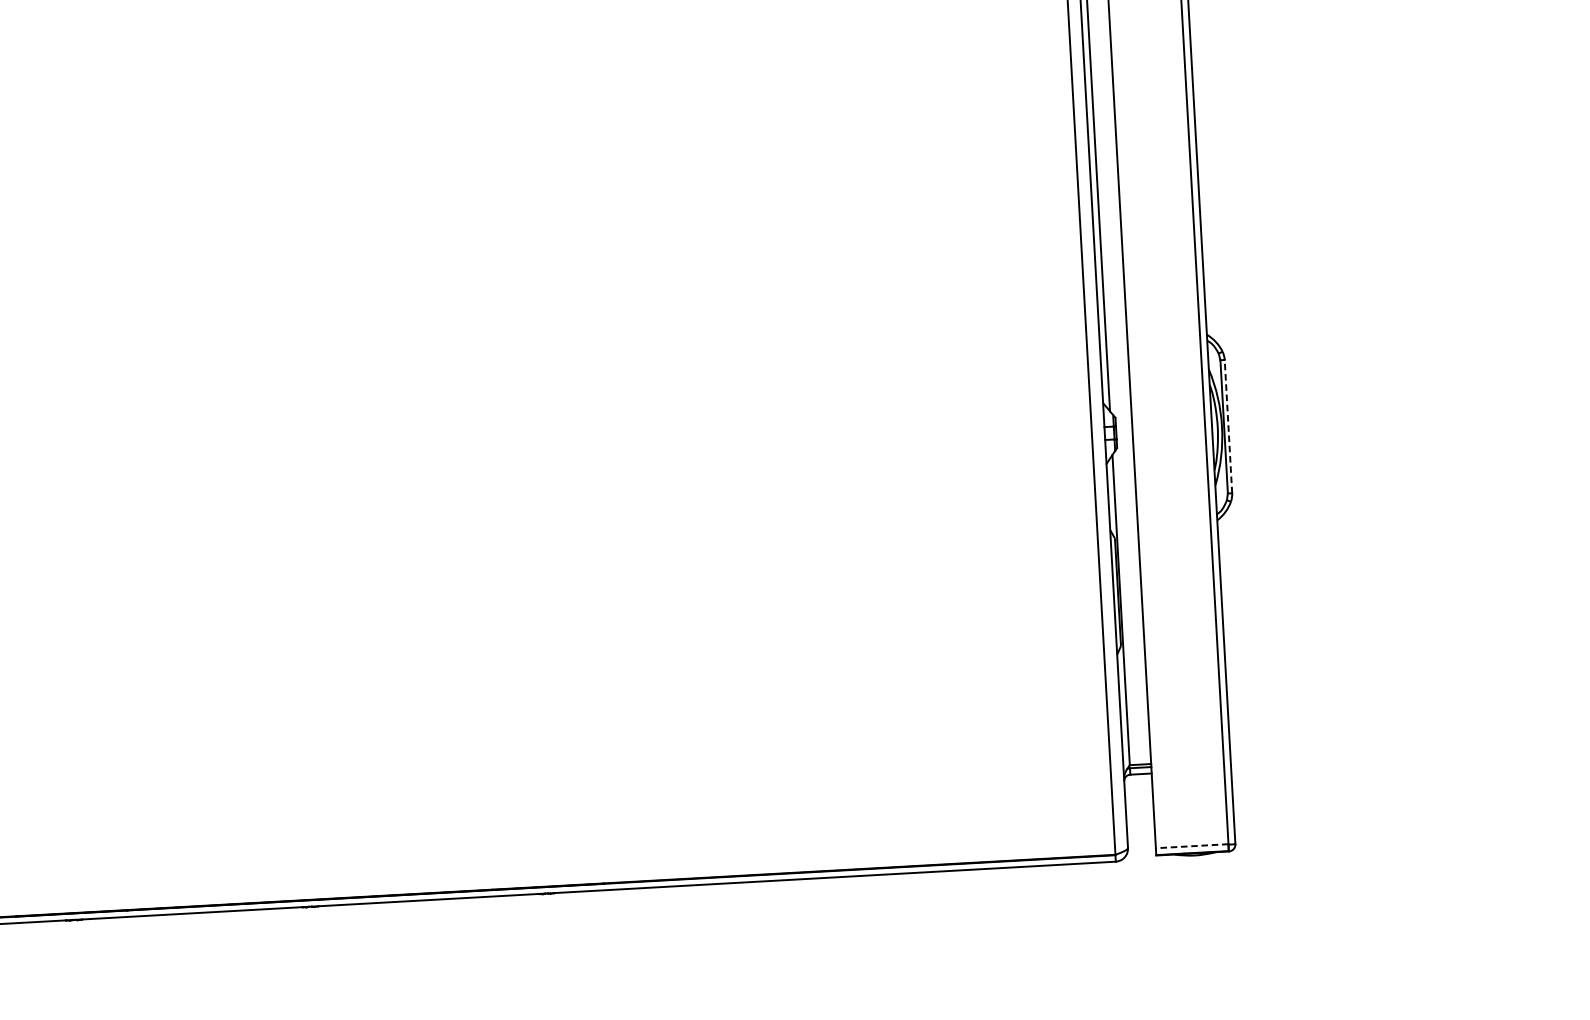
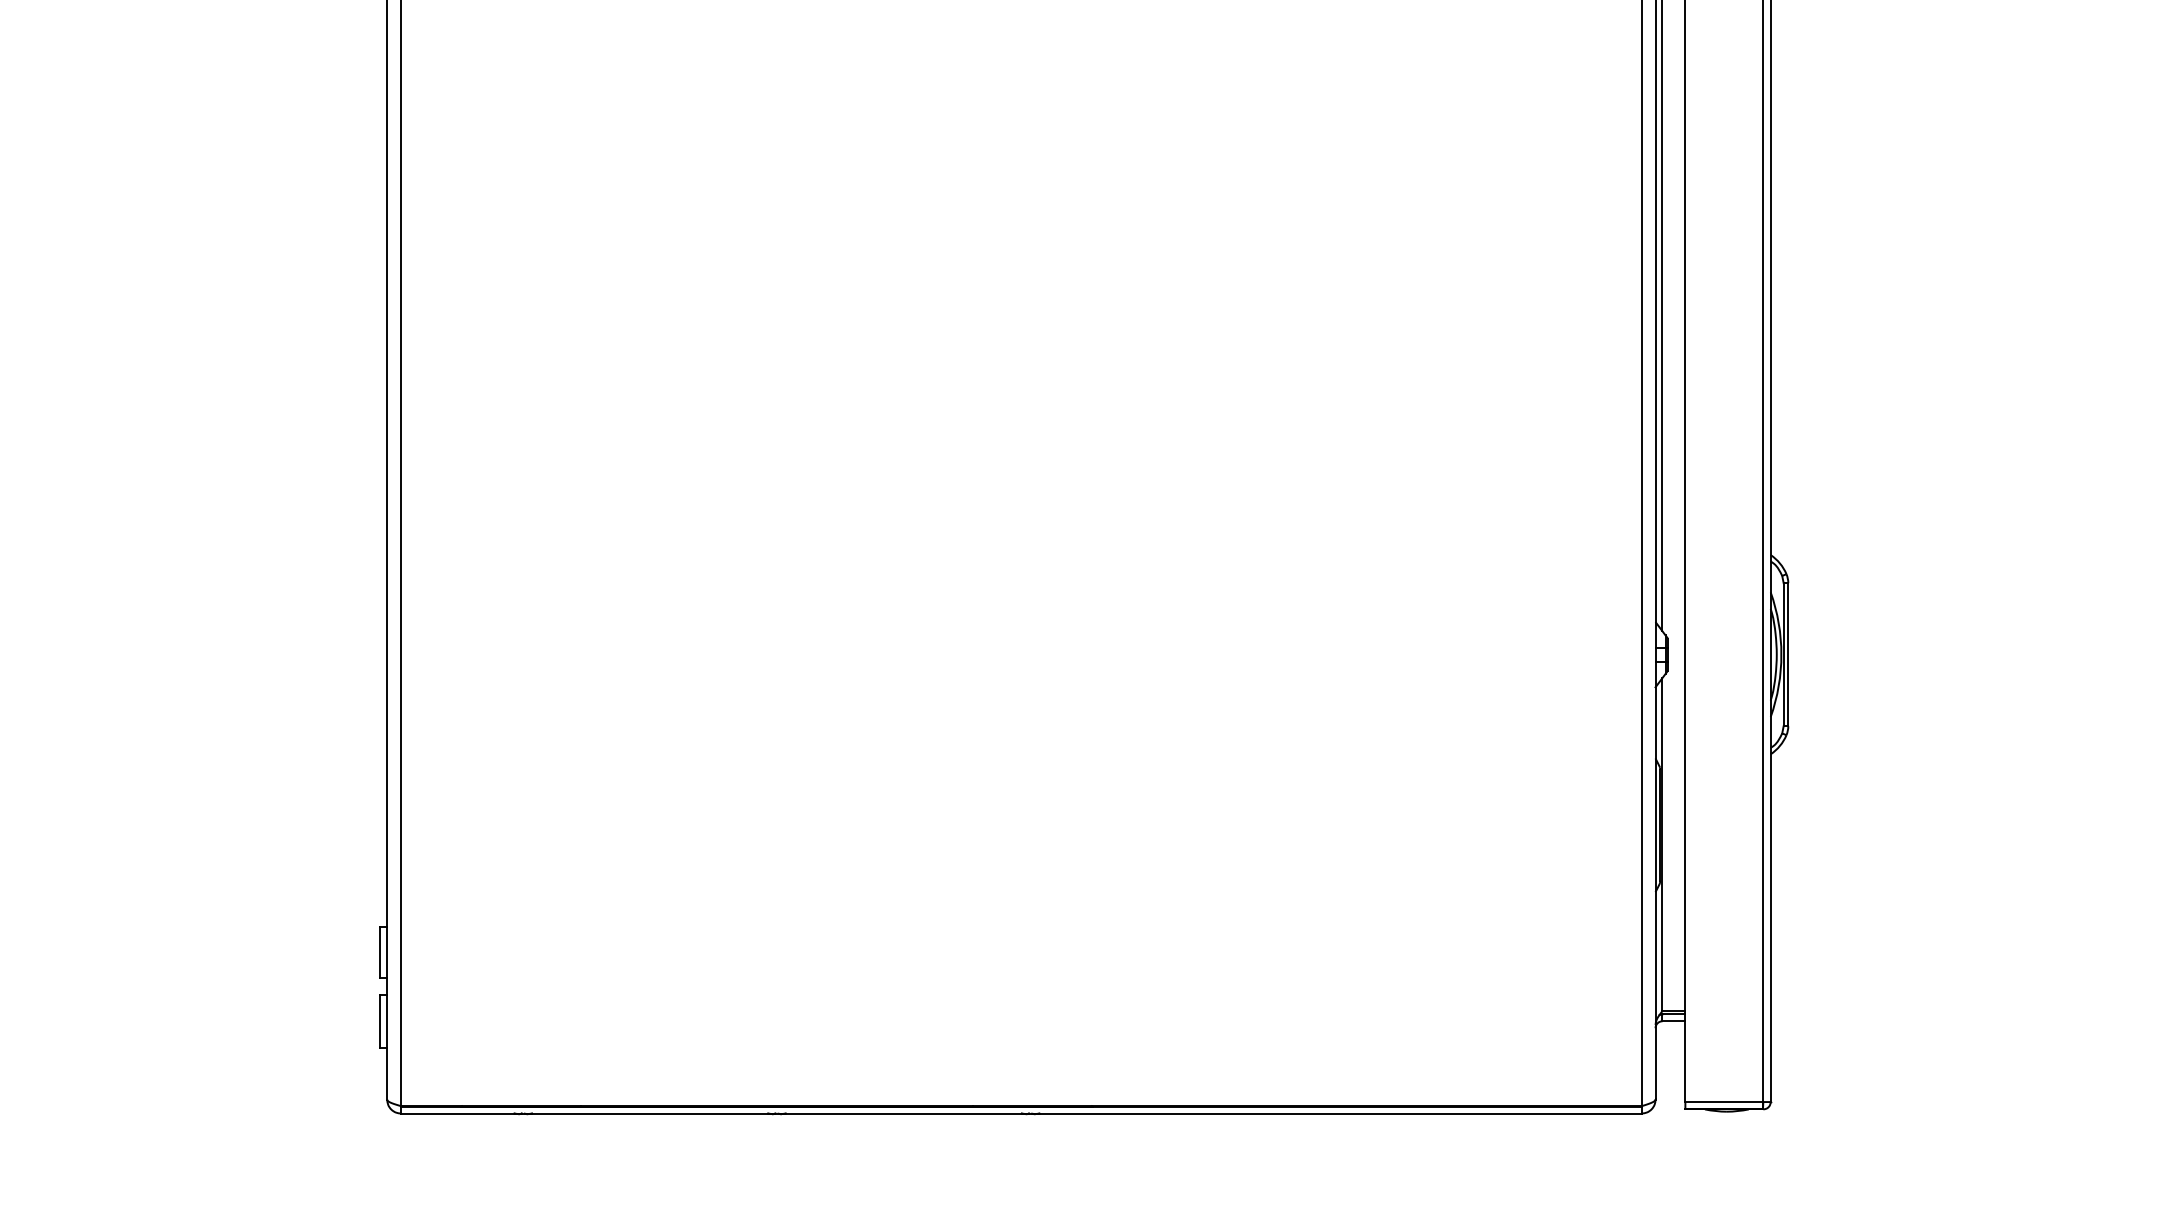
line: (1228, 426) -> (1788, 654), dashed -> solid
line: (1192, 846) -> (1724, 1101), dashed -> solid

